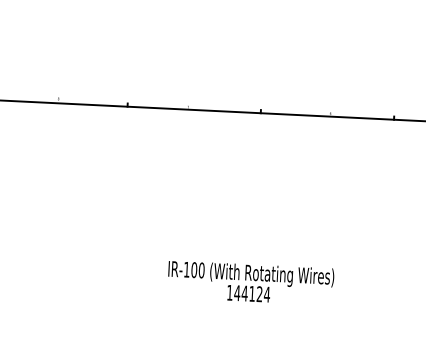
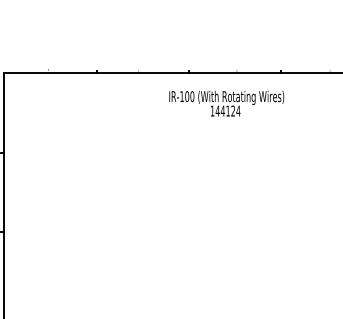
text: (250, 282) -> (226, 103), moved

